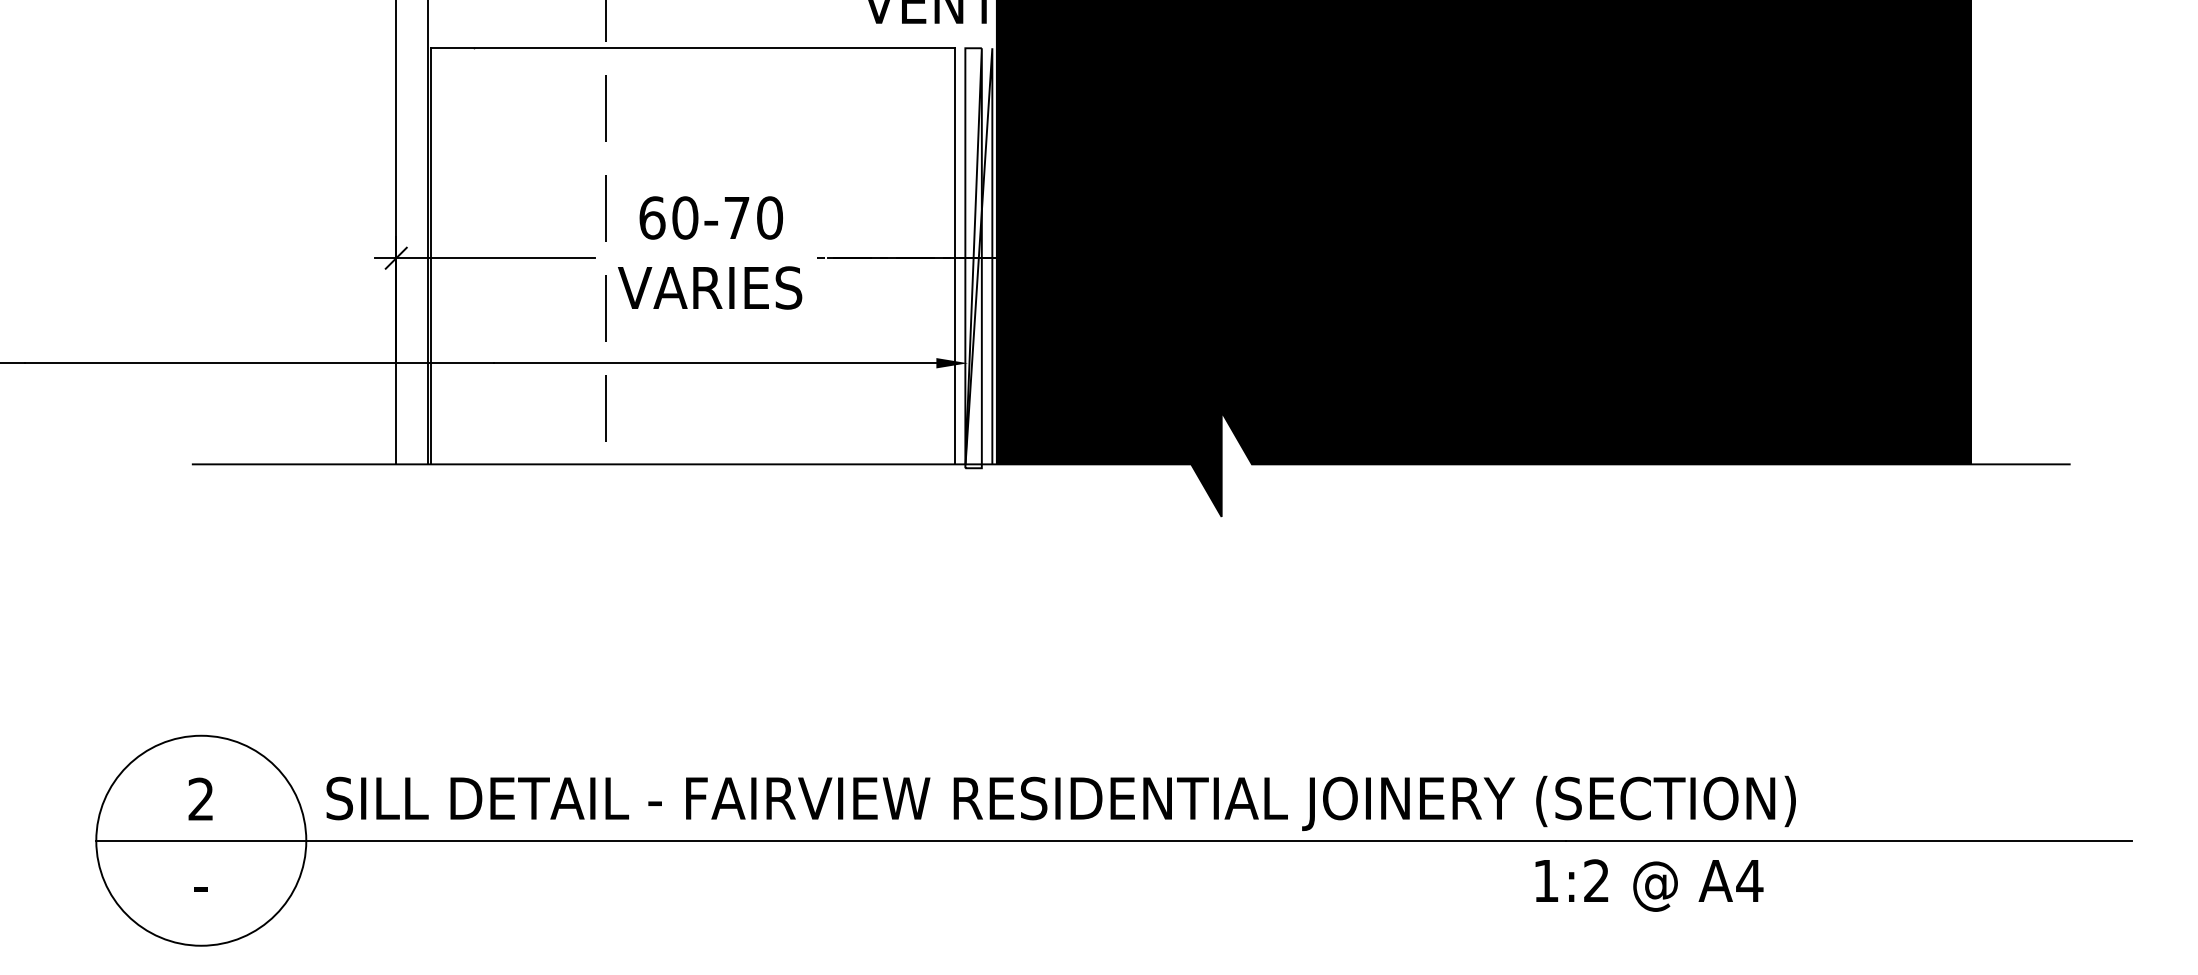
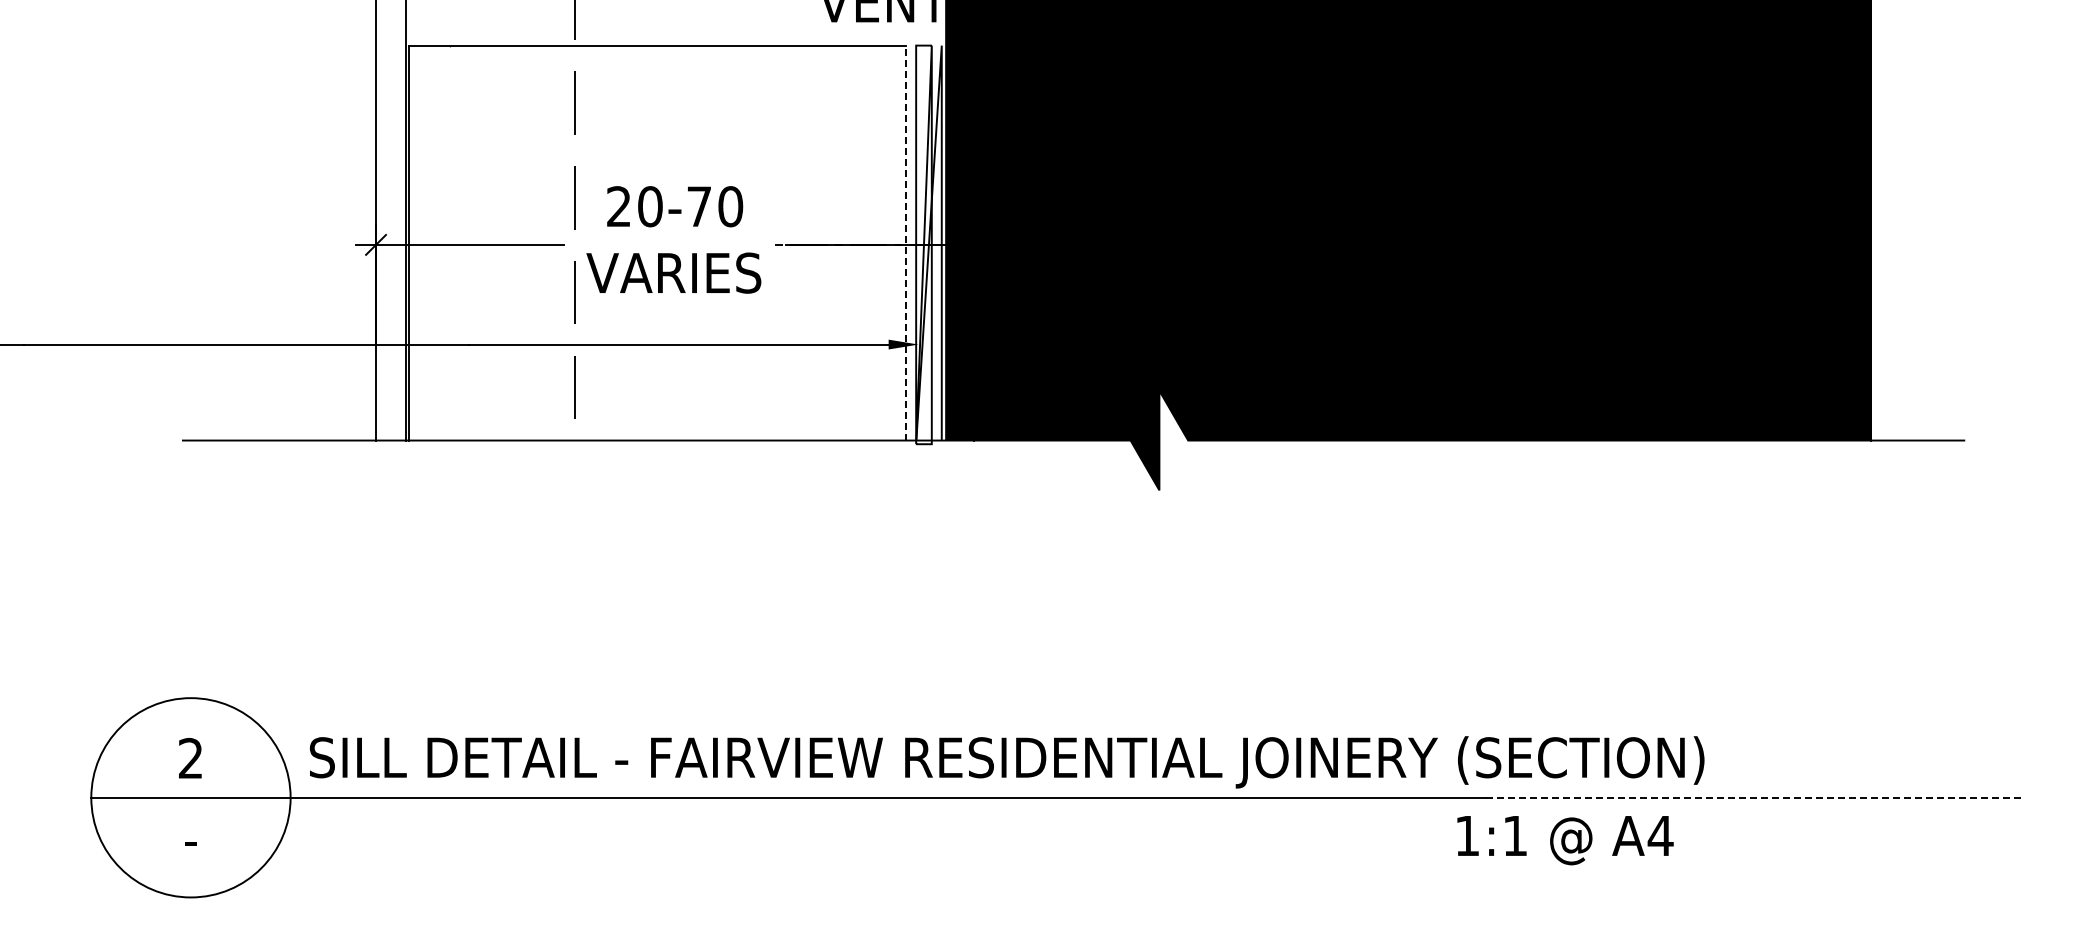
text: (652, 217) -> (619, 206), 60-70 -> 20-70
line: (955, 255) -> (906, 242), solid -> dashed
line: (1849, 840) -> (1755, 797), solid -> dashed
text: (1595, 880) -> (1514, 835), 1:2 -> 1:1

